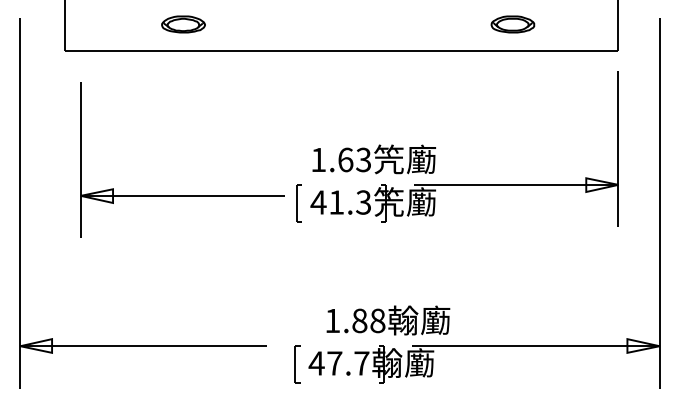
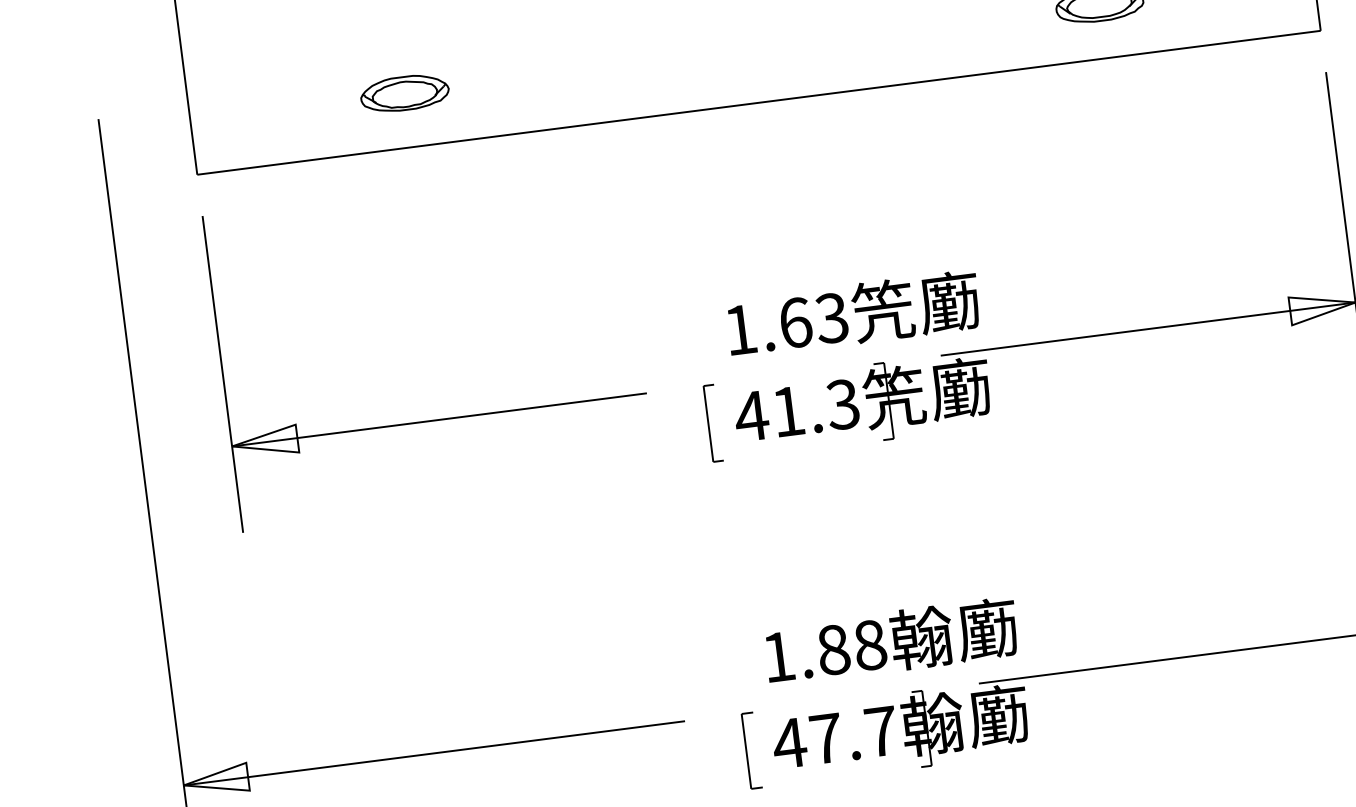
part: (183, 24) -> (404, 93), moved
part: (182, 195) -> (438, 419), moved
text: (388, 320) -> (891, 641), moved

